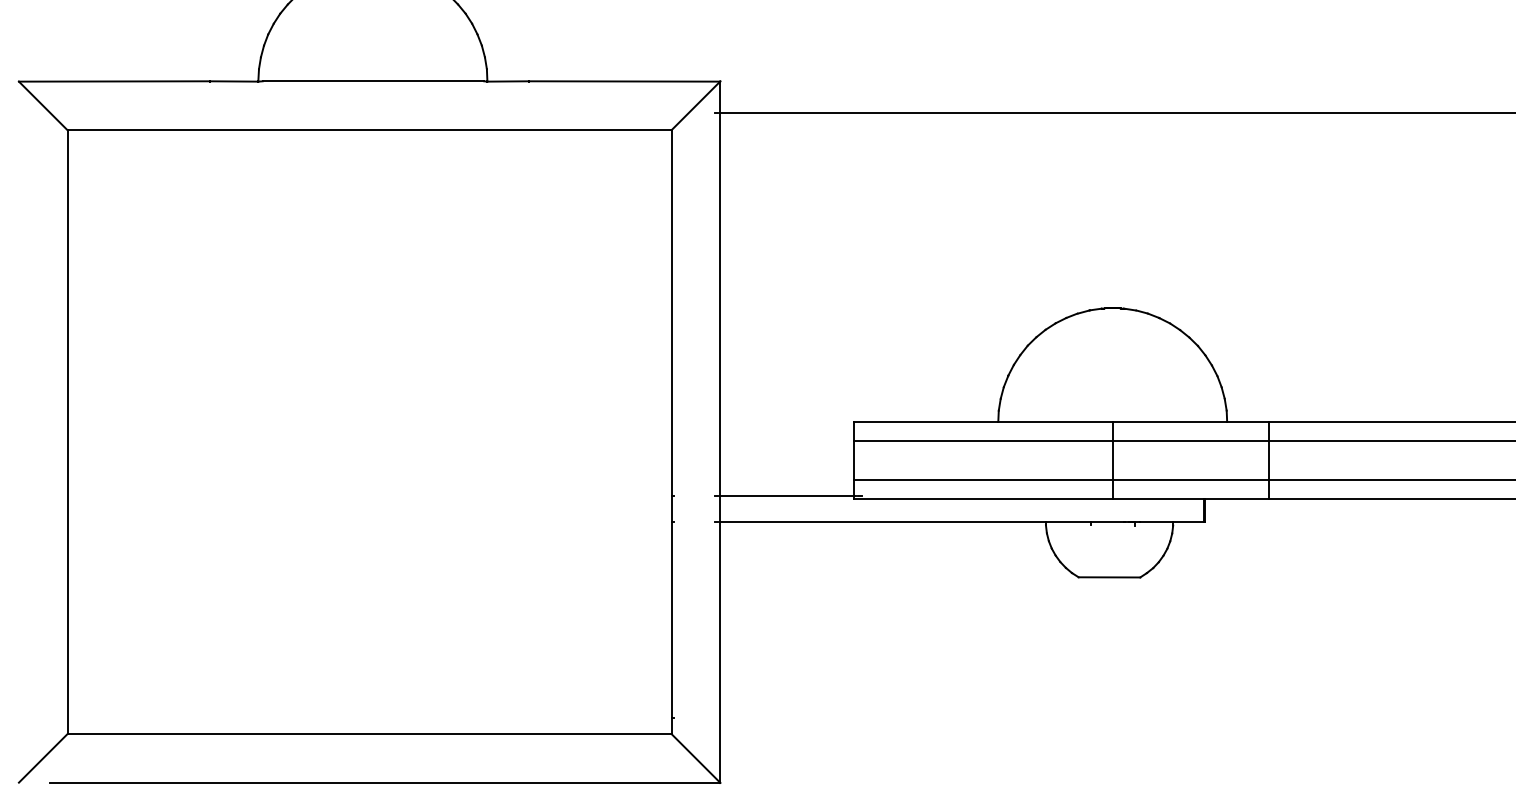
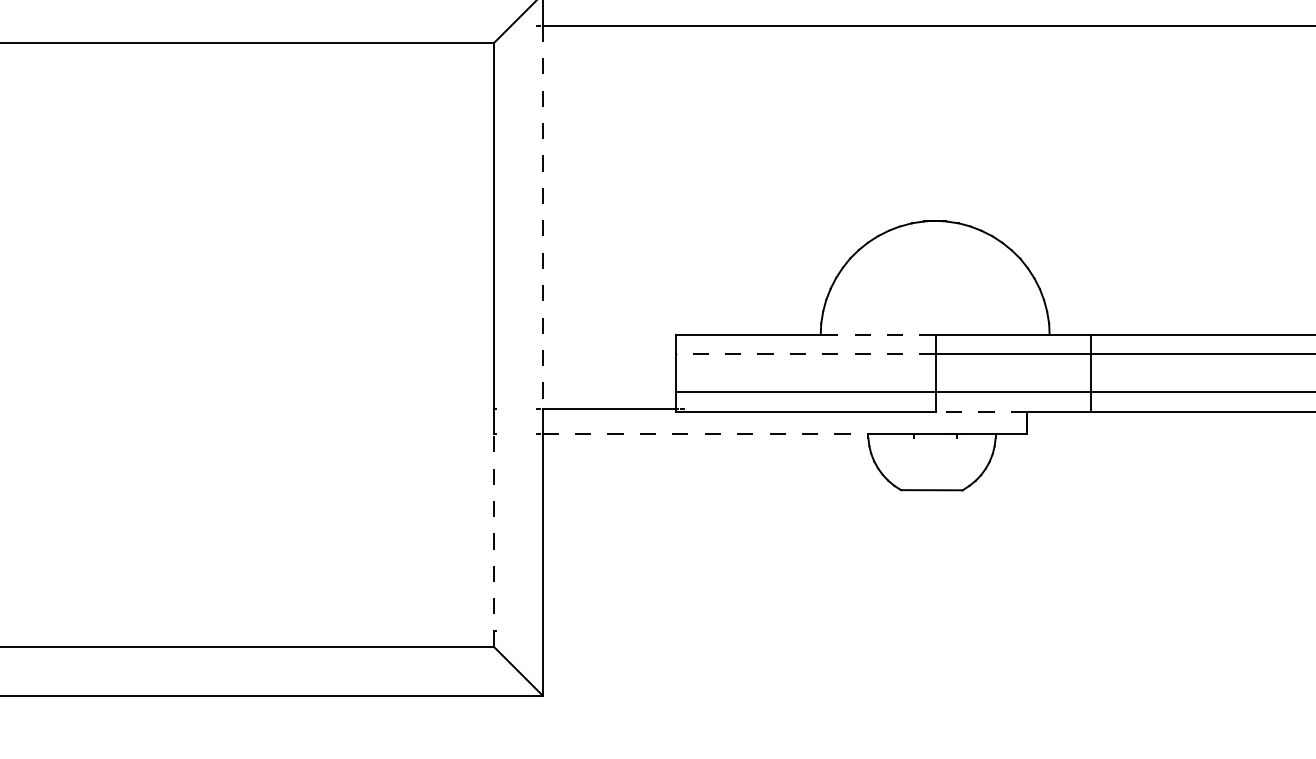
line: (720, 304) -> (542, 217), solid -> dashed
line: (1055, 422) -> (877, 335), solid -> dashed
line: (983, 441) -> (805, 354), solid -> dashed
line: (1158, 498) -> (980, 411), solid -> dashed
line: (883, 521) -> (705, 434), solid -> dashed
line: (671, 627) -> (493, 540), solid -> dashed

